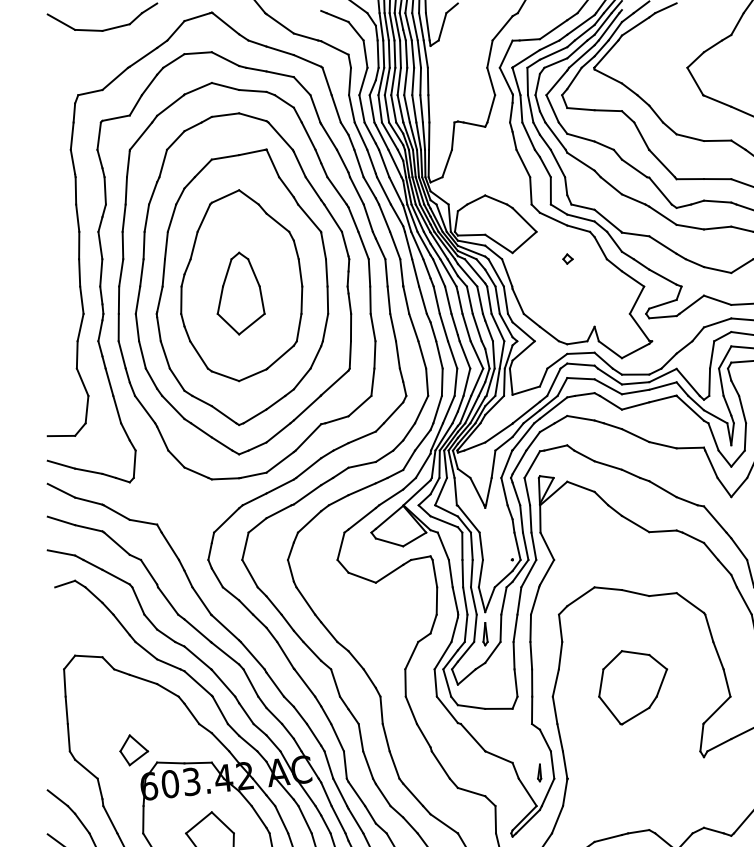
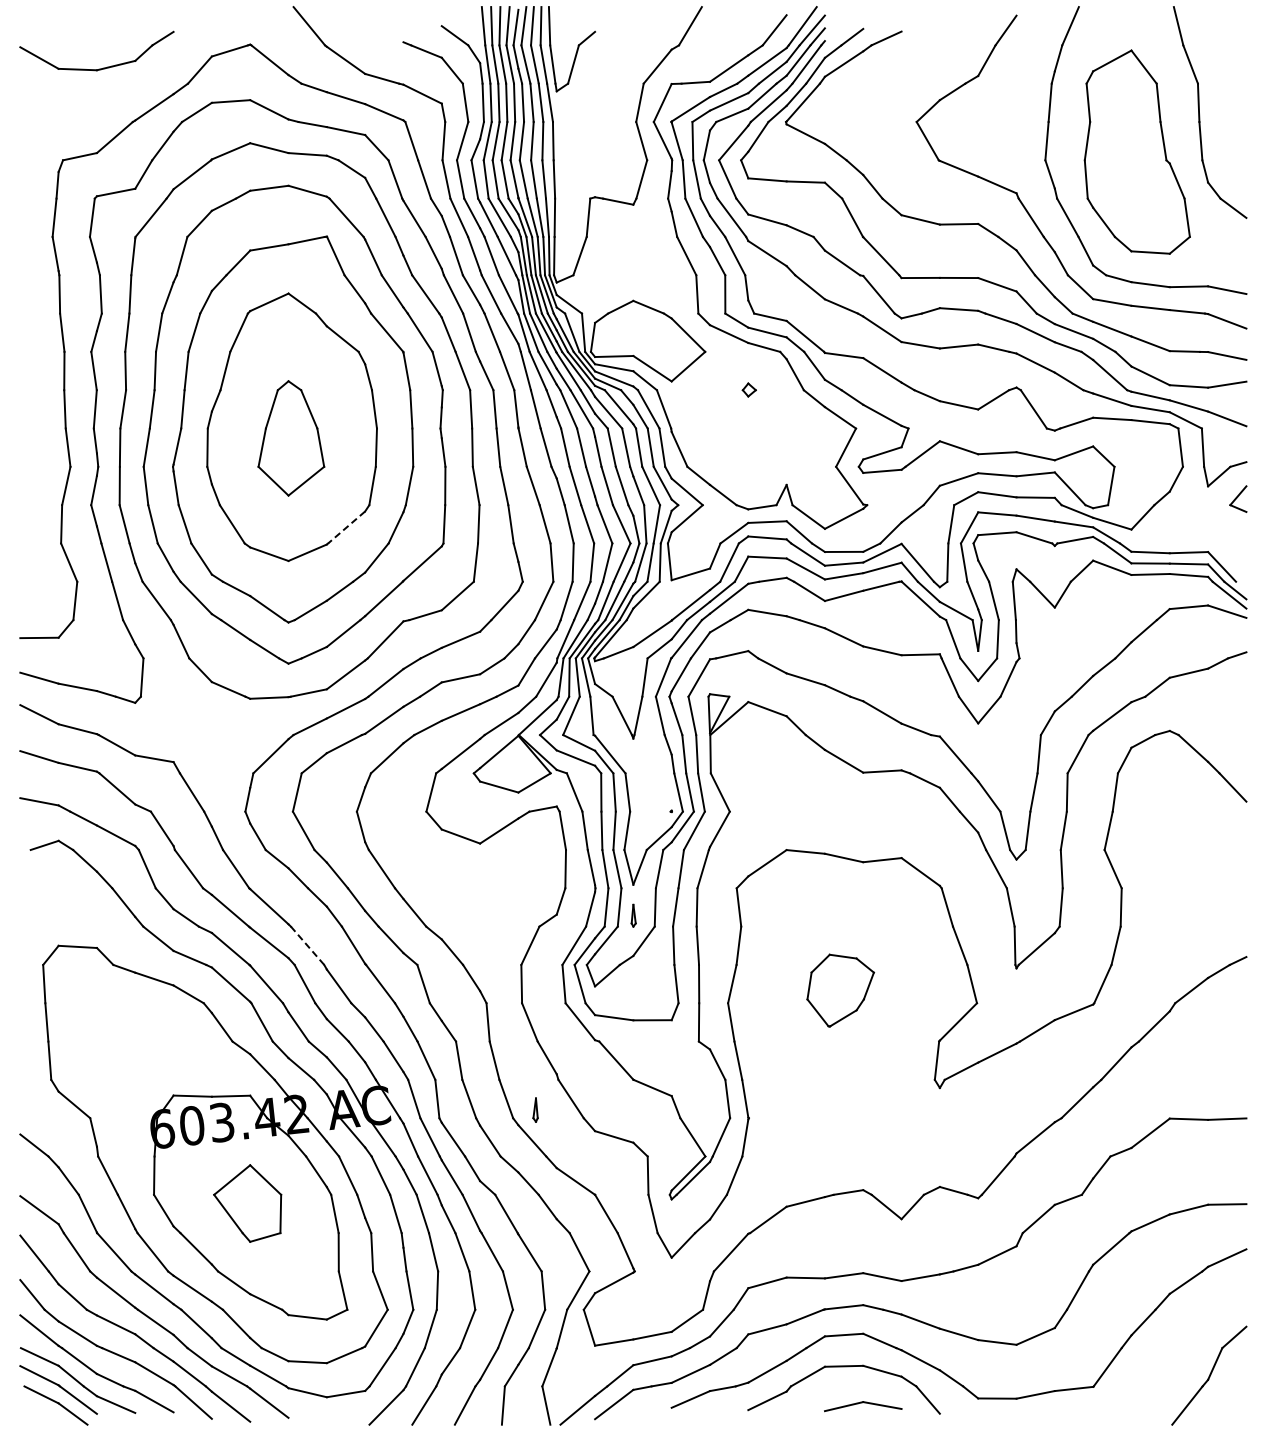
line: (280, 357) -> (346, 527), solid -> dashed
part: (485, 634) -> (633, 915), size x0.7
line: (252, 655) -> (307, 945), solid -> dashed
part: (633, 687) -> (840, 990), size x0.7
part: (134, 750) -> (141, 1078), removed
part: (539, 772) -> (535, 1109), moved

